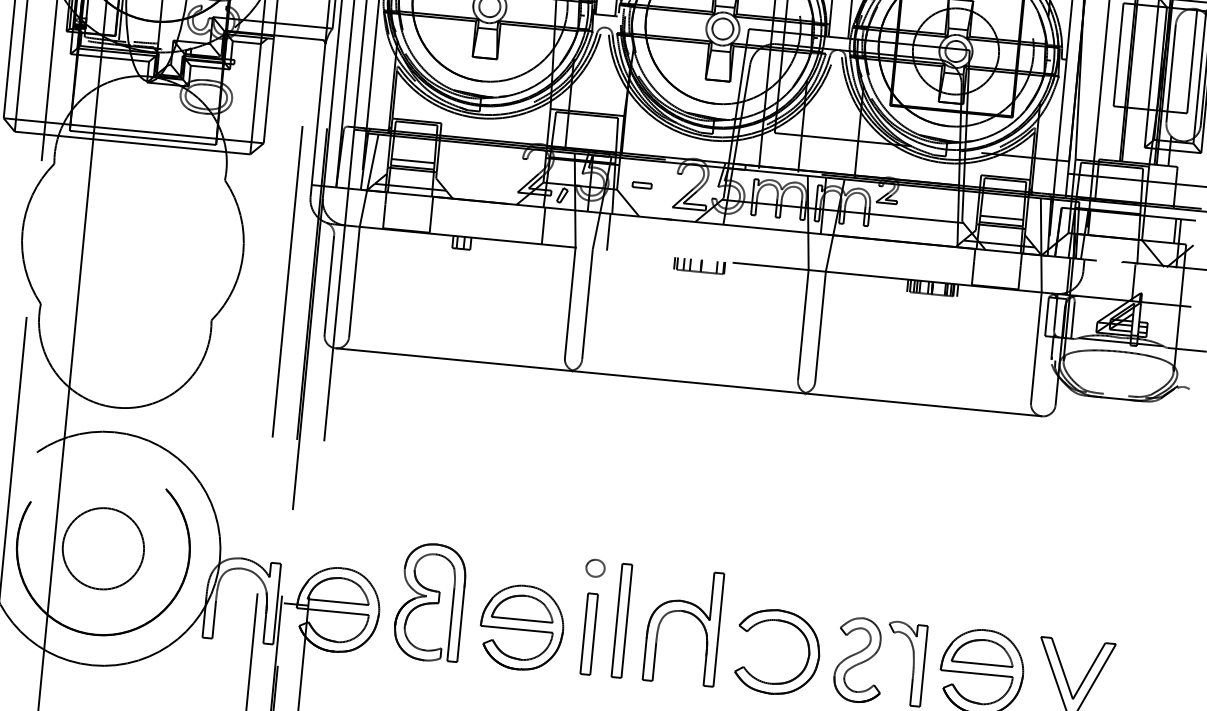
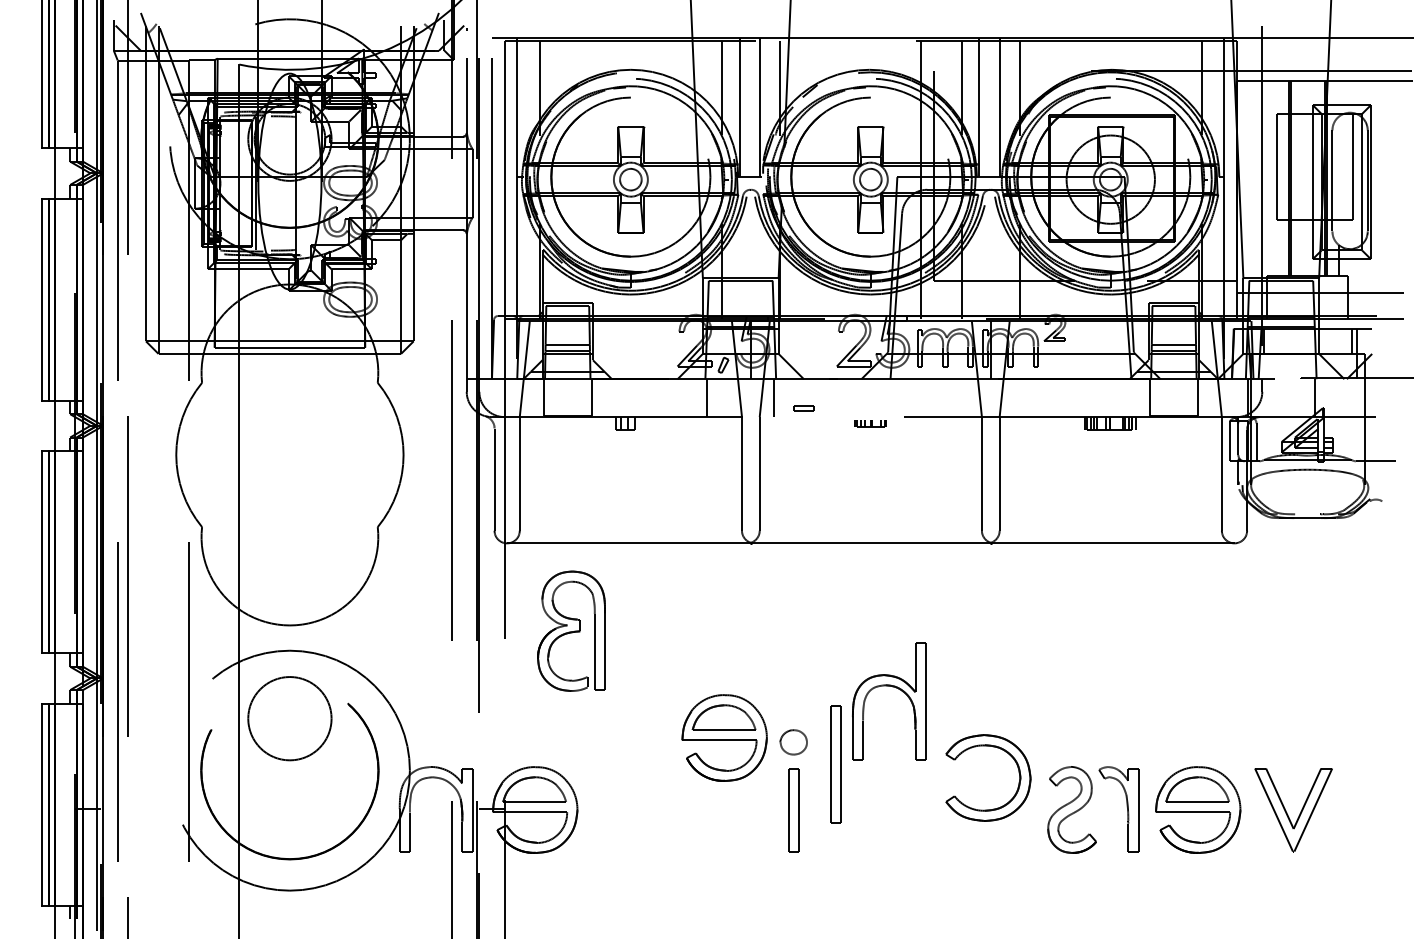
part: (641, 185) -> (803, 408), moved
part: (699, 265) -> (870, 423), size x0.6
circle: (103, 548) -> (289, 718), moved
part: (595, 567) -> (793, 741), size x1.4
part: (430, 601) -> (571, 630), moved
part: (687, 613) -> (892, 687), moved
part: (621, 621) -> (835, 764), moved
part: (521, 627) -> (724, 737), moved
part: (797, 629) -> (1005, 752), moved

